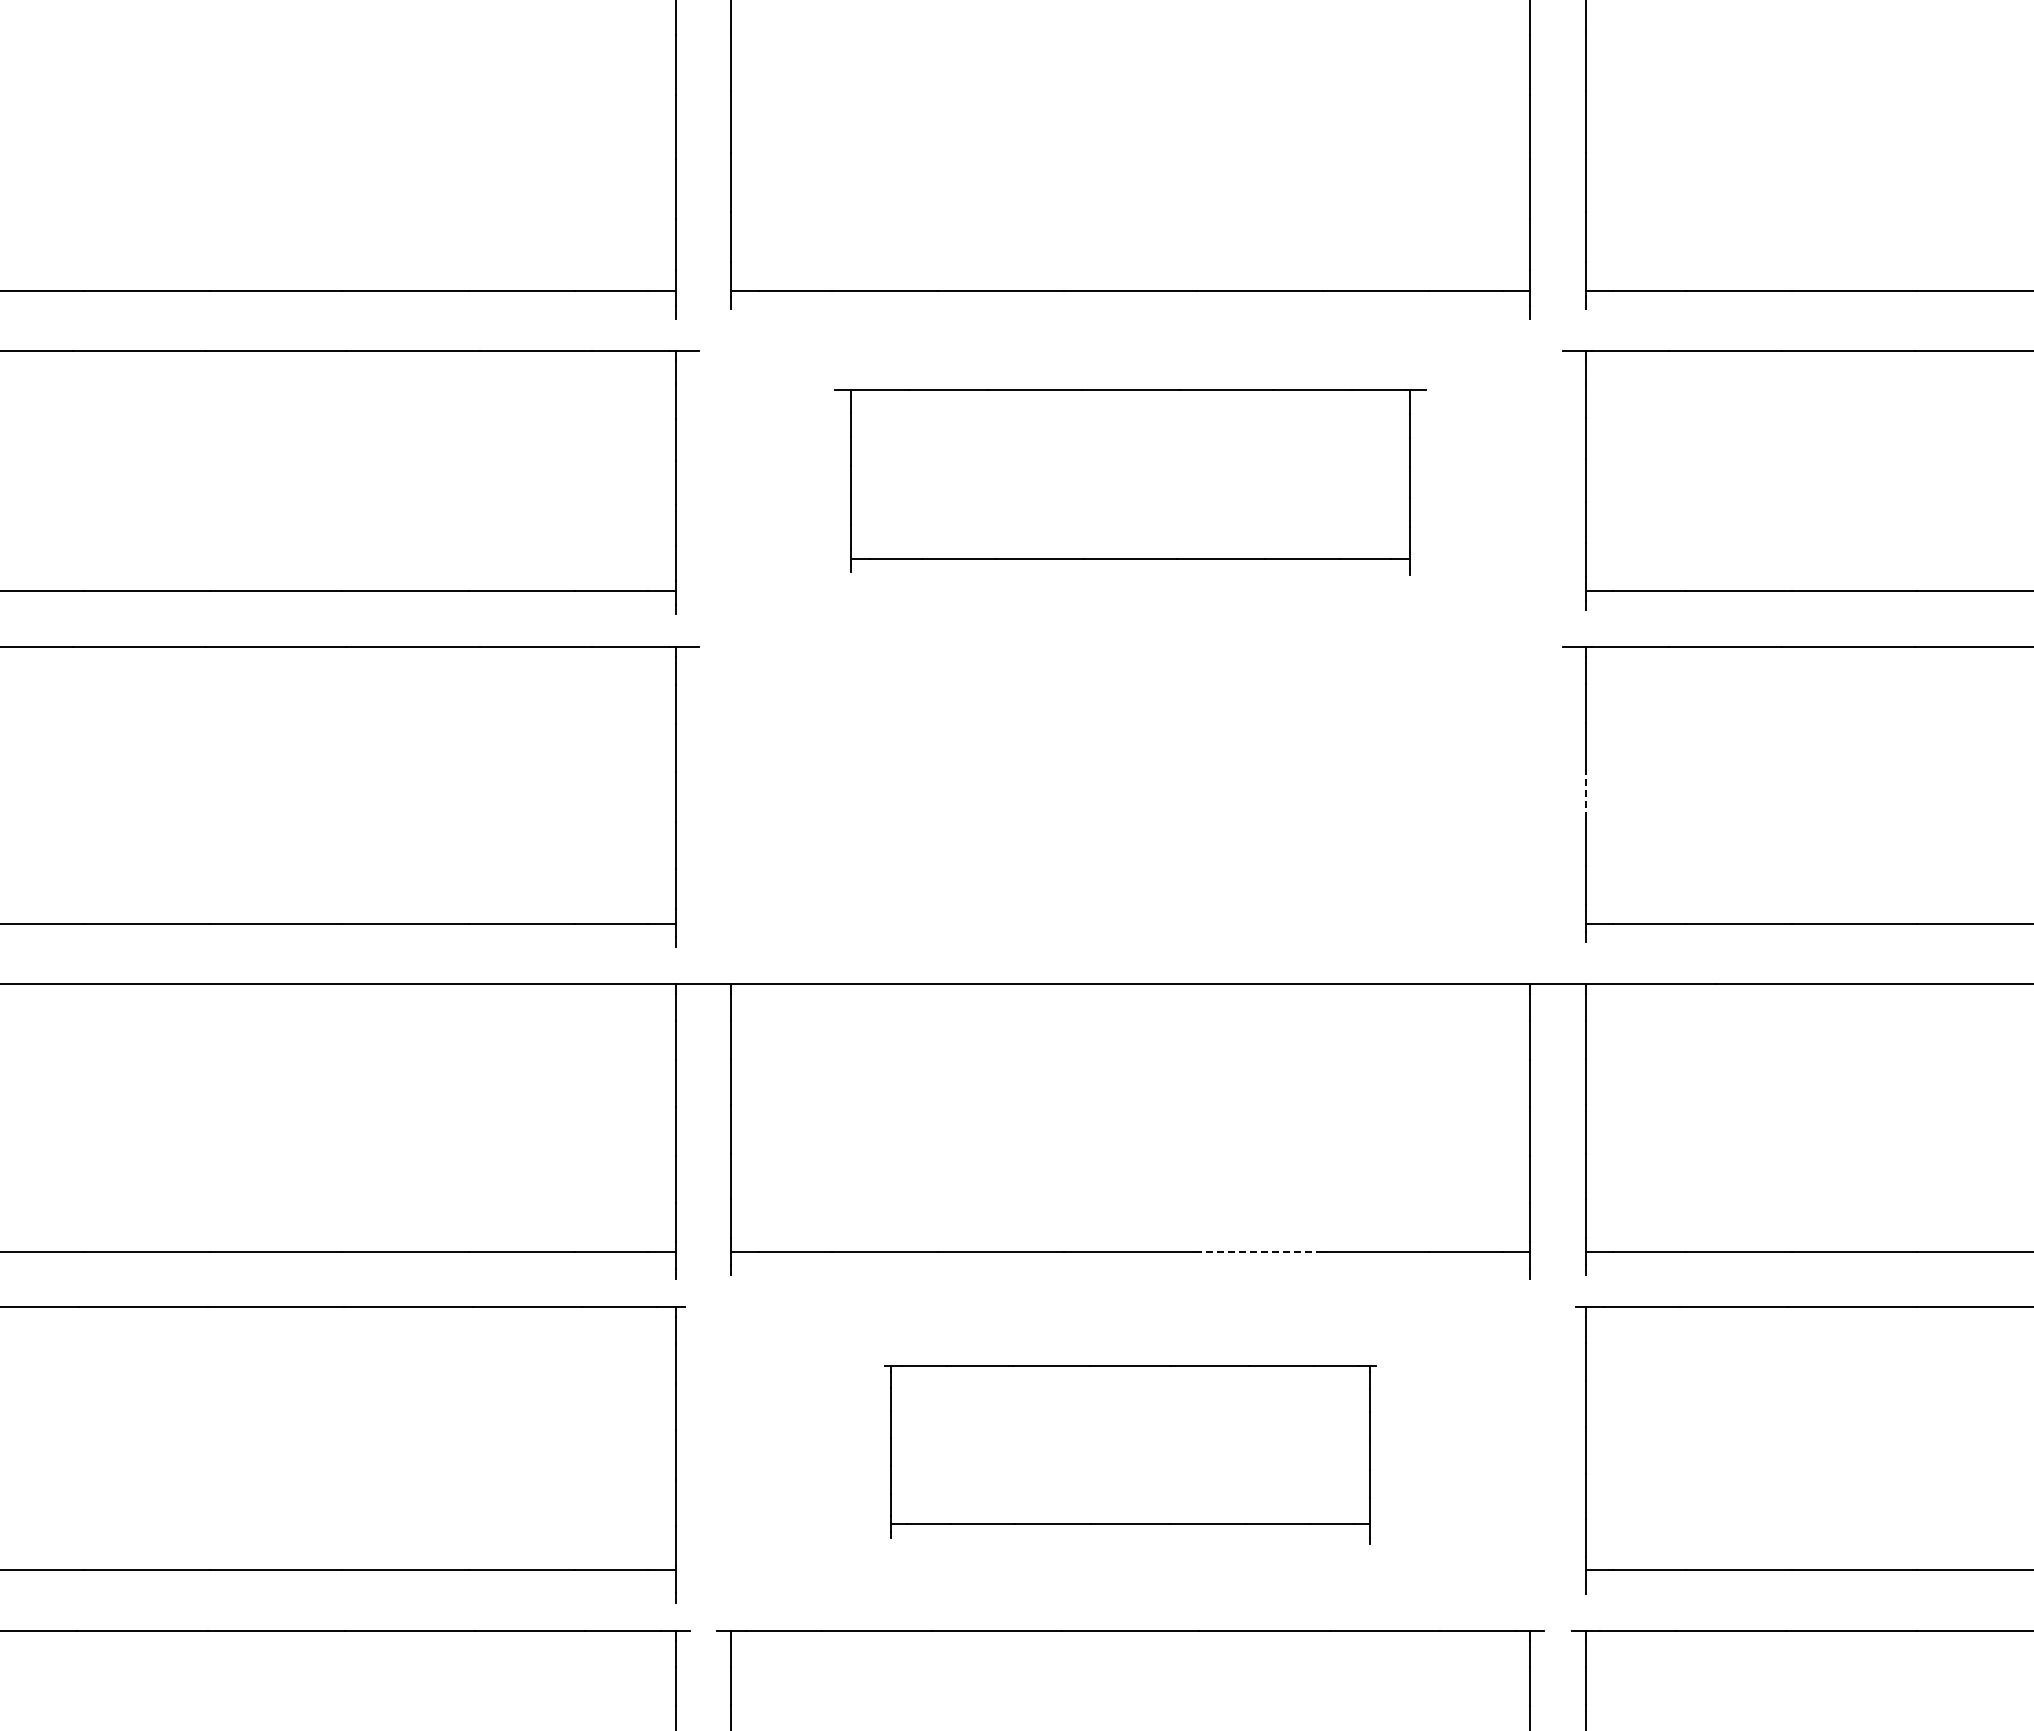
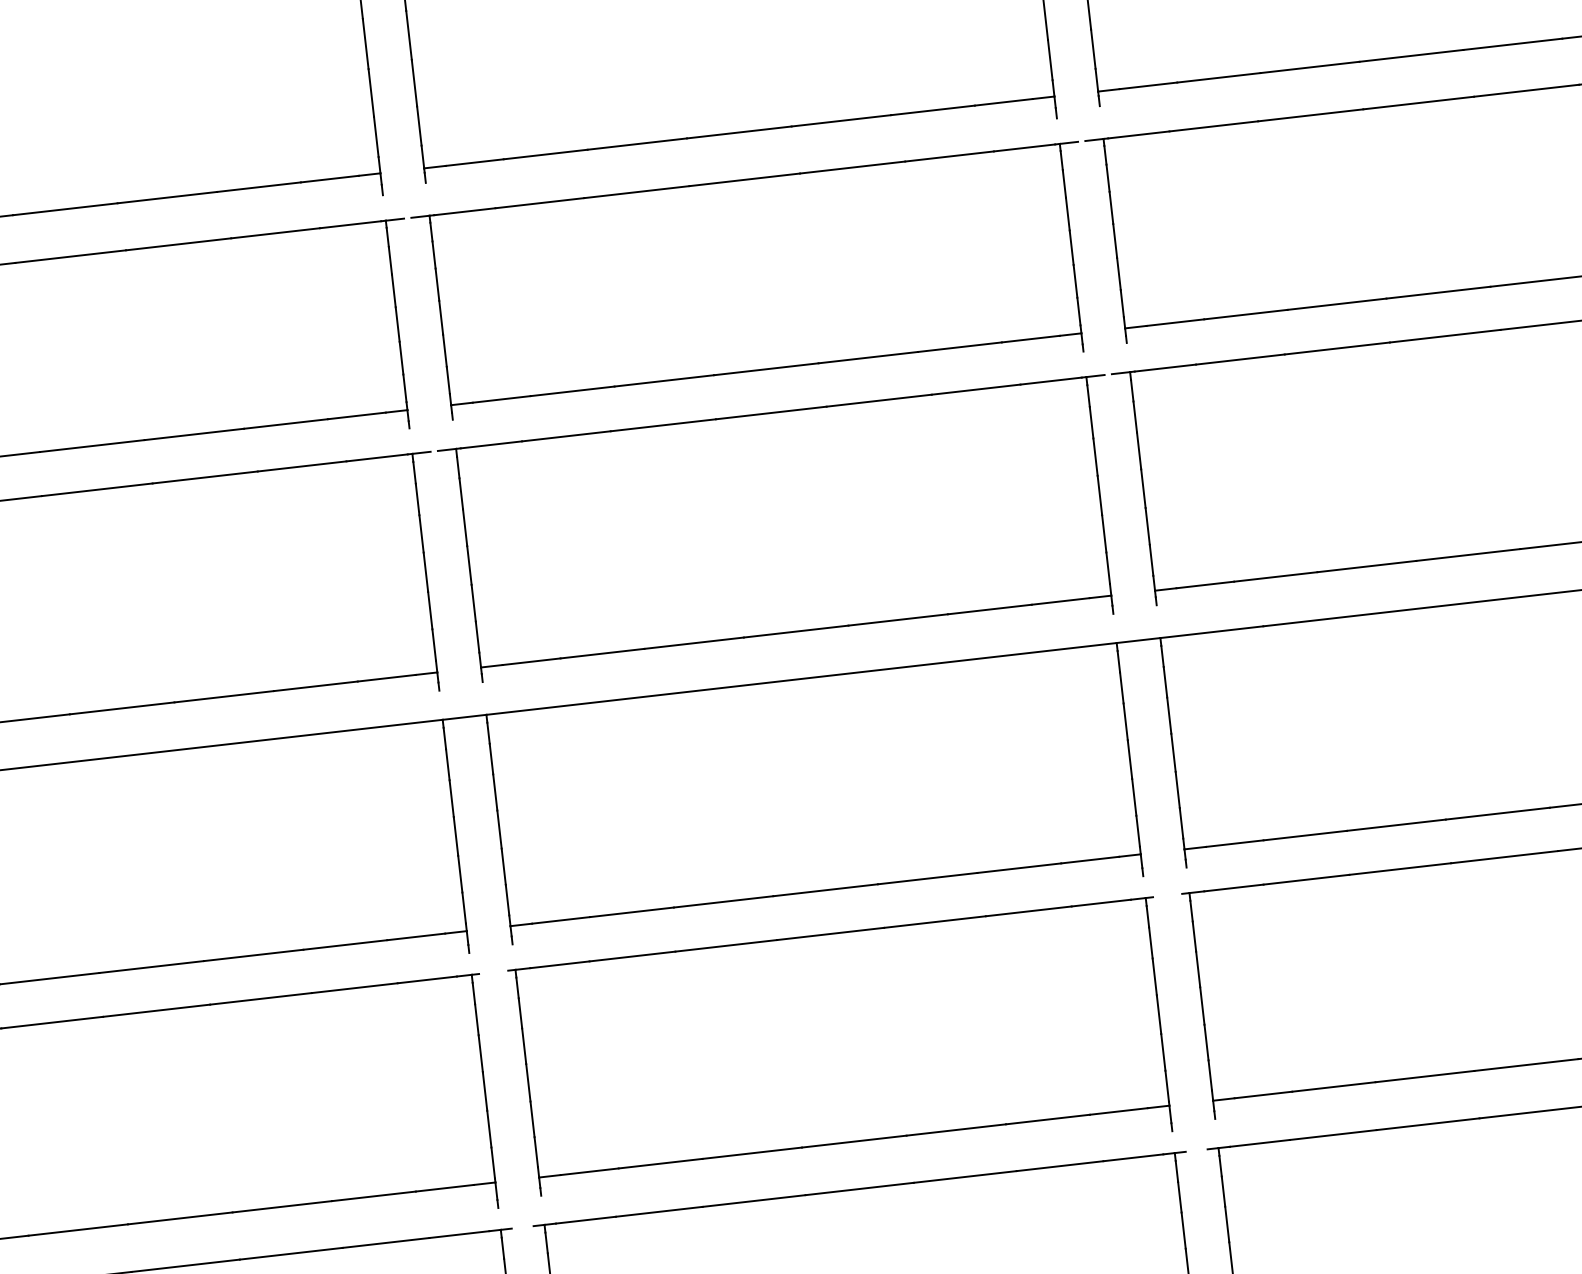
part: (1130, 482) -> (756, 283), size x1.43
line: (1585, 794) -> (1143, 488), dashed -> solid
part: (1130, 796) -> (784, 531), added
line: (1259, 1251) -> (927, 878), dashed -> solid
part: (1130, 1454) -> (843, 1050), size x1.67

